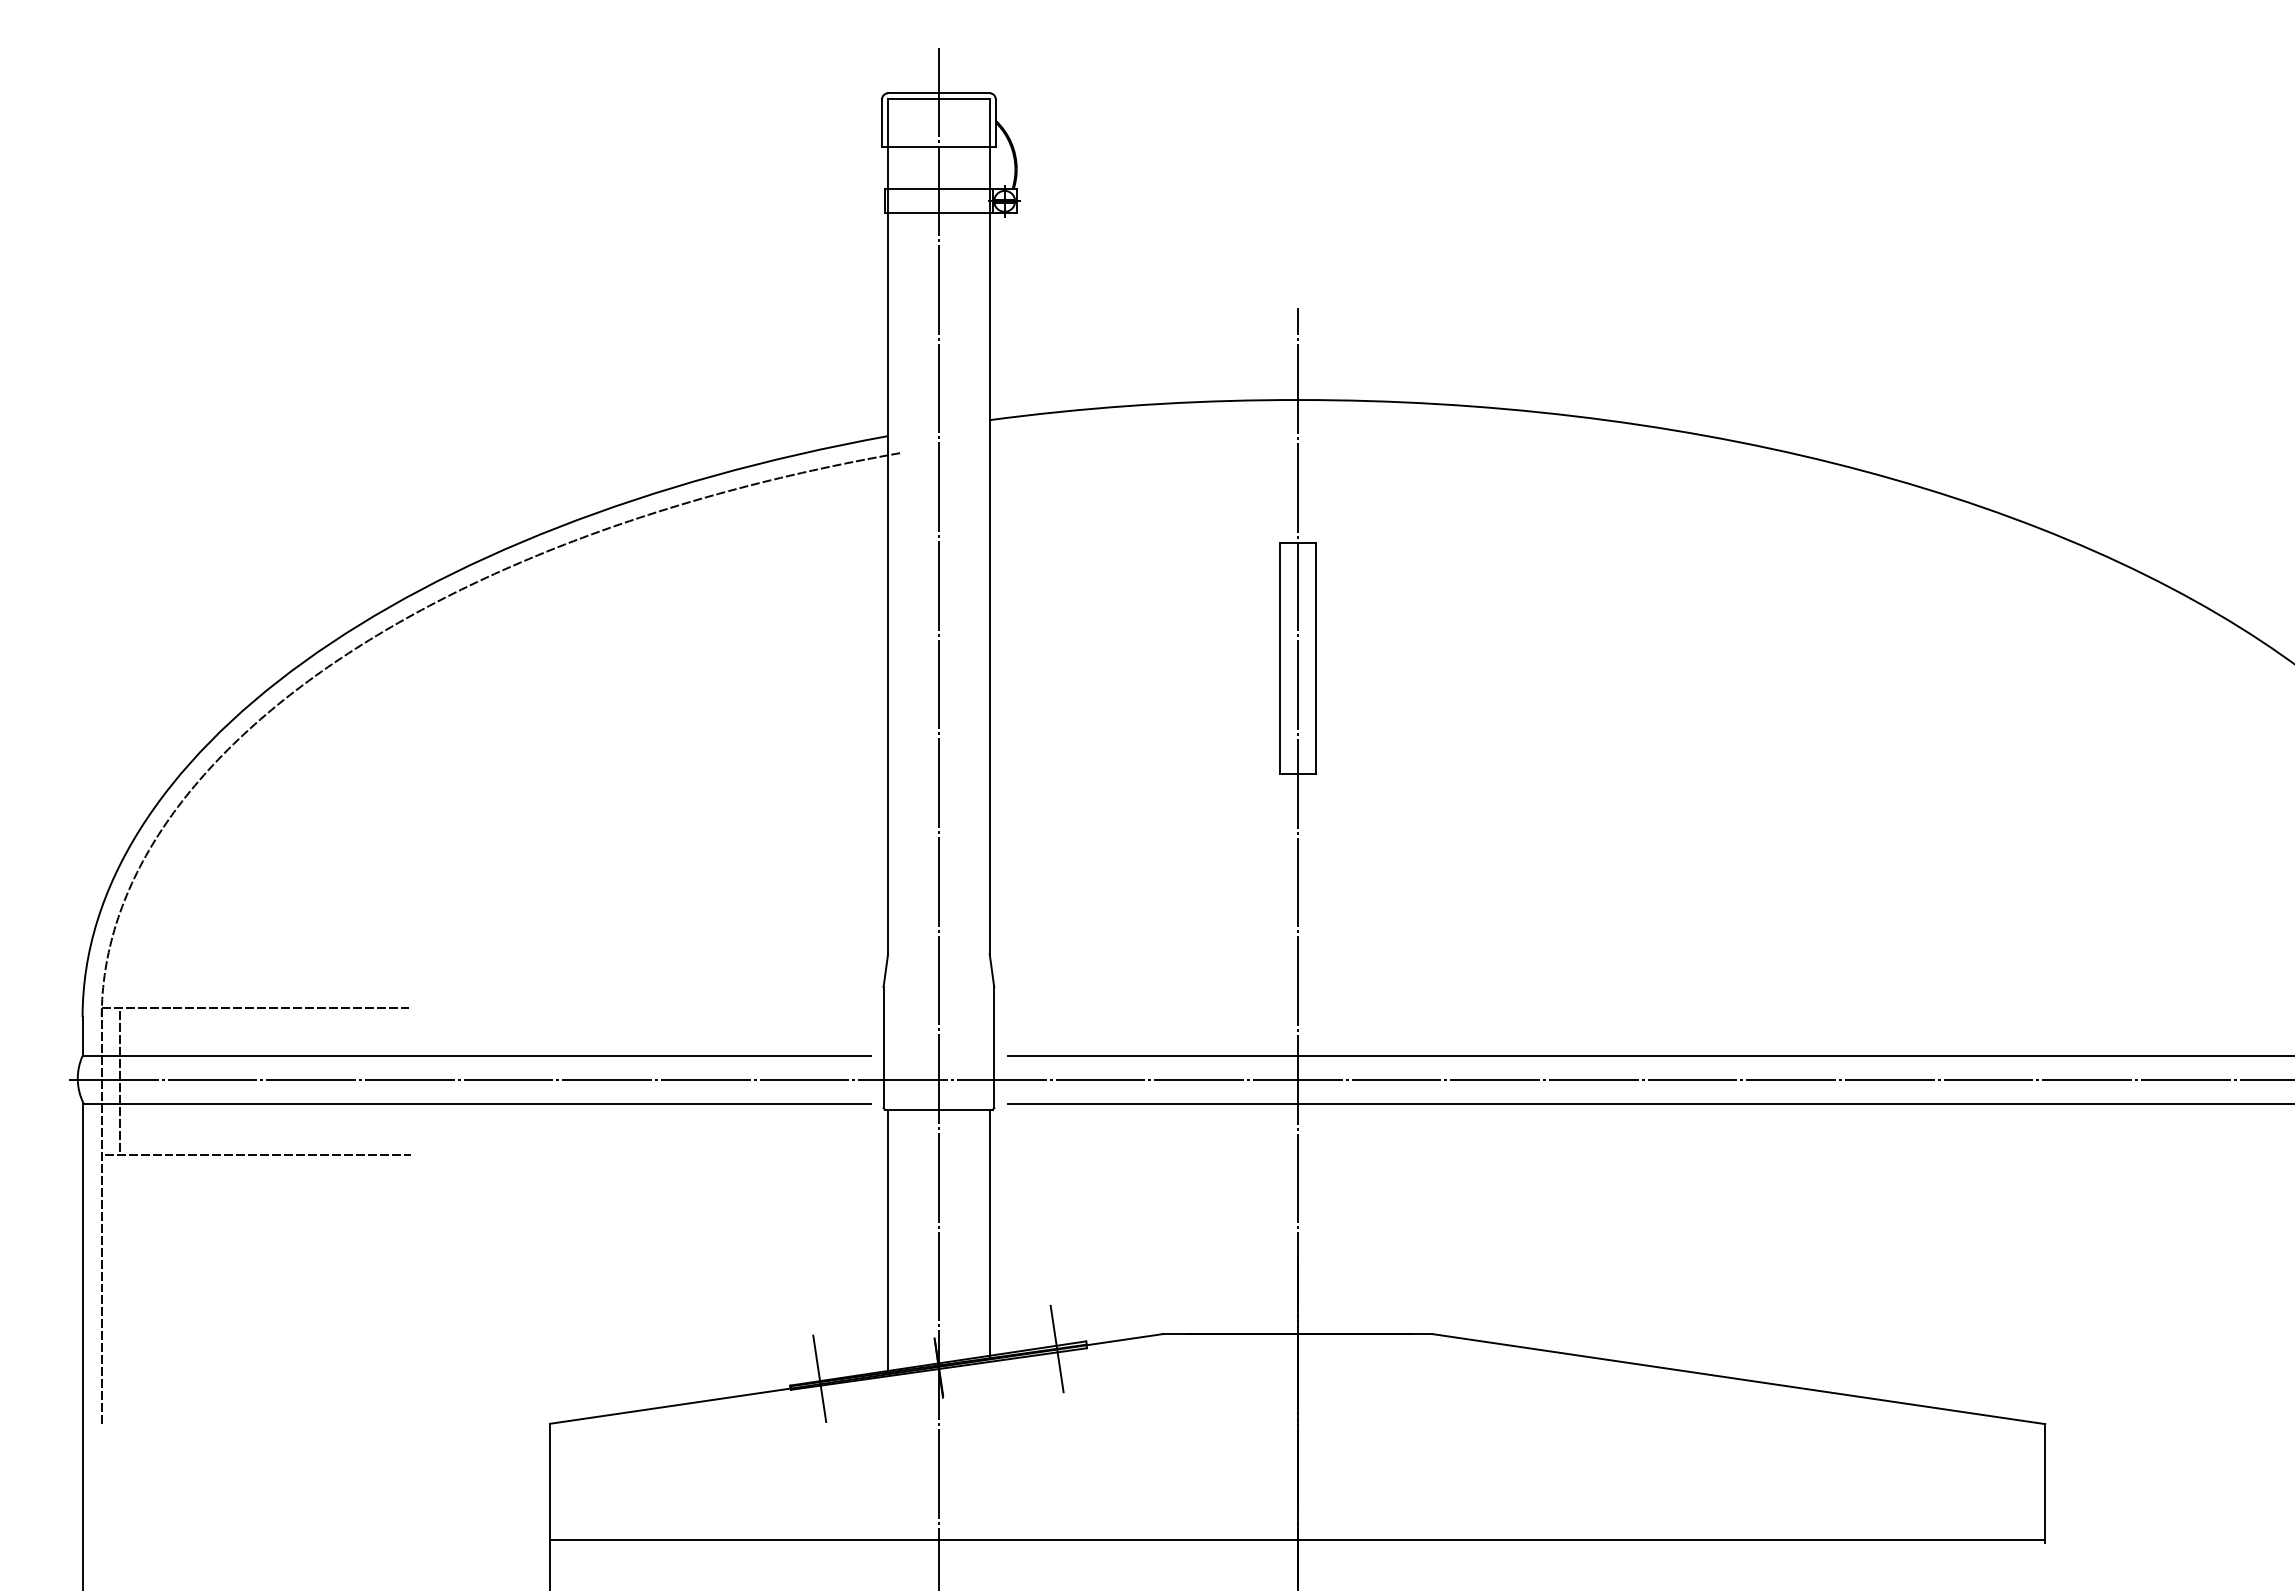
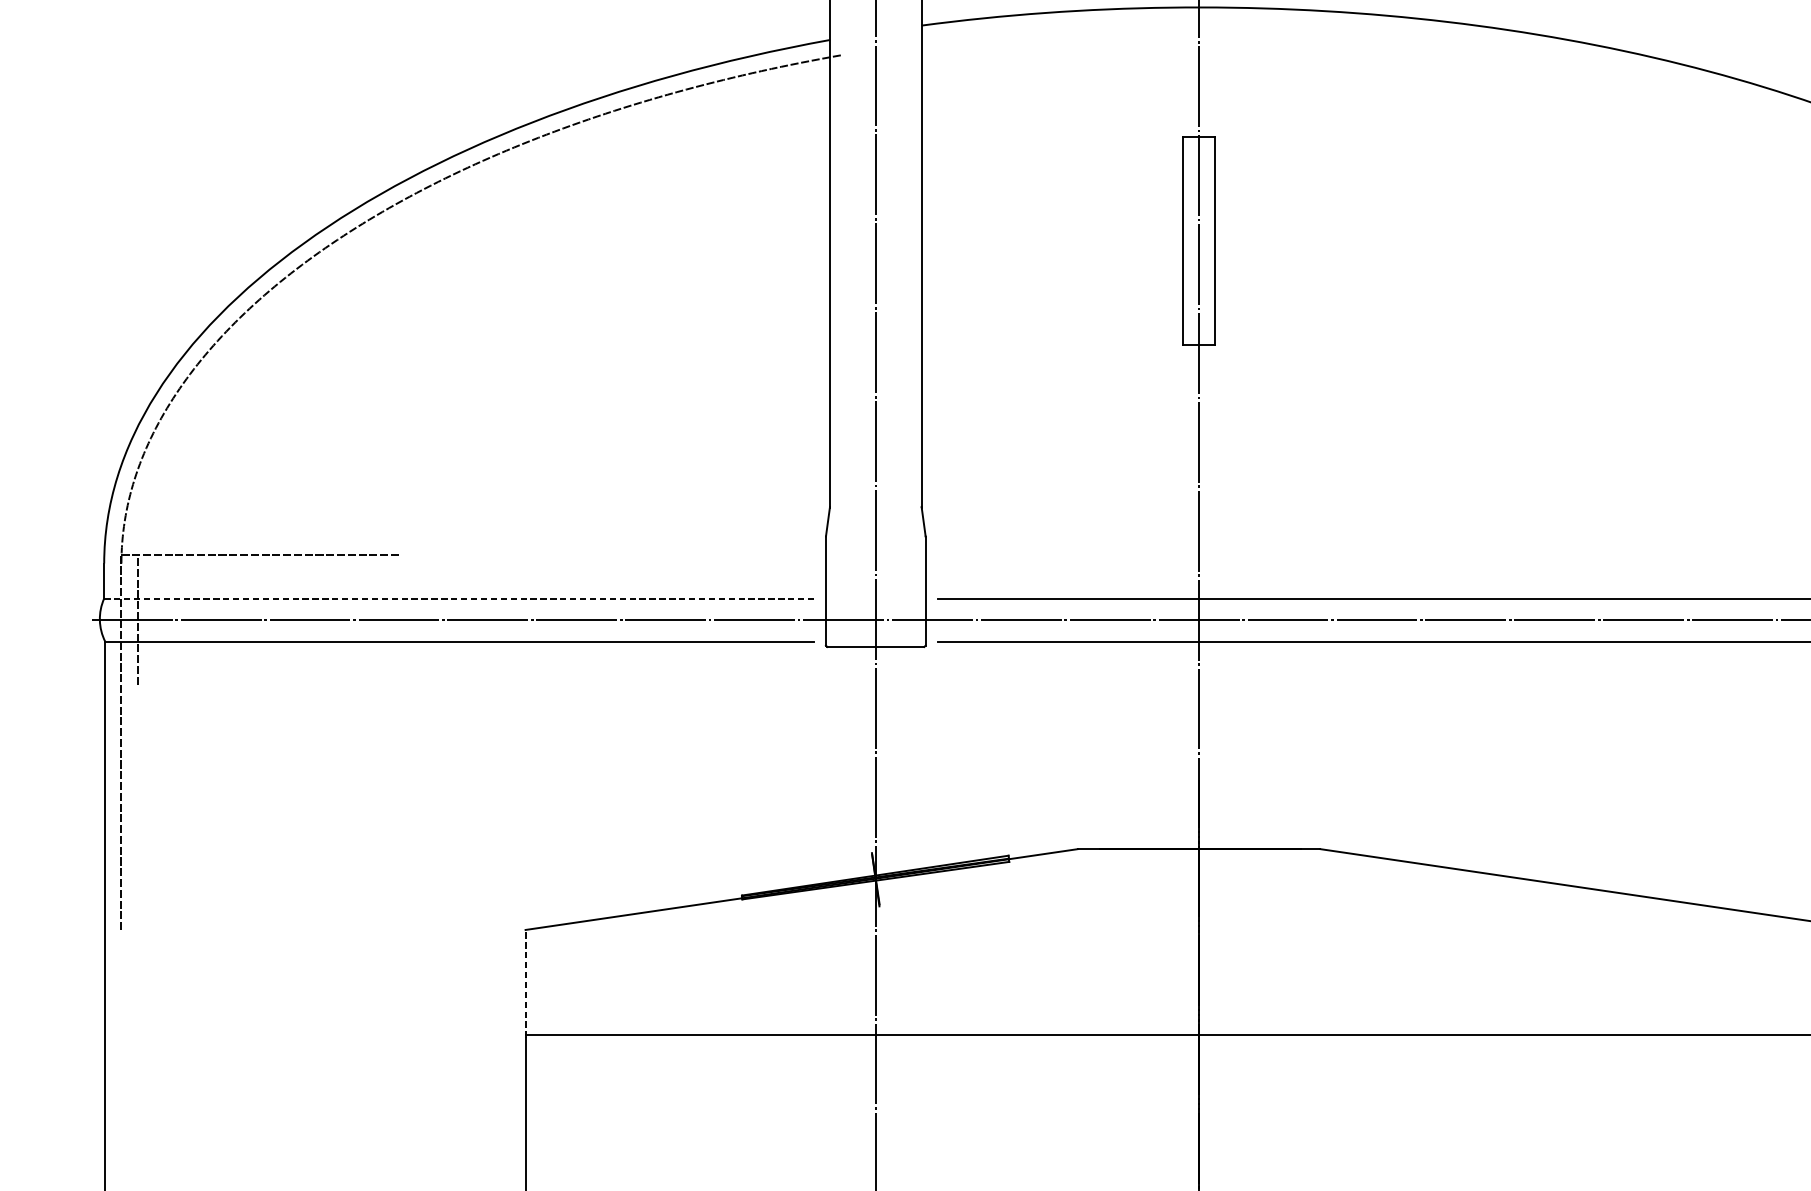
line: (476, 1056) -> (459, 599), solid -> dashed
line: (257, 1154) -> (261, 687), removed
line: (989, 1233) -> (921, 758), removed
line: (888, 1240) -> (830, 764), removed
line: (1056, 1348) -> (981, 862), removed
line: (819, 1378) -> (768, 889), removed
line: (550, 1483) -> (525, 983), solid -> dashed

